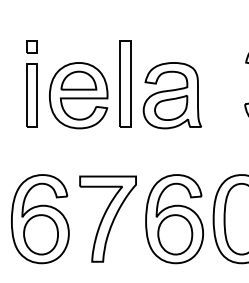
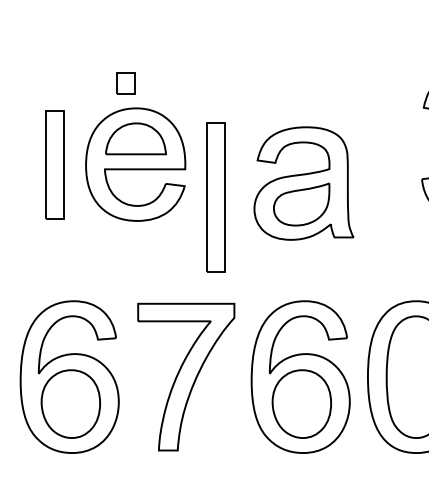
part: (31, 46) -> (125, 83), moved
part: (125, 83) -> (216, 197), moved
part: (171, 95) -> (302, 183), moved

